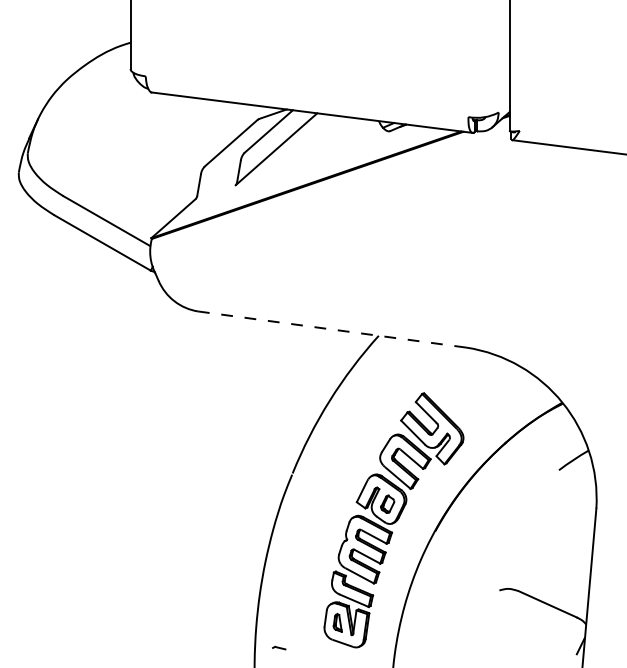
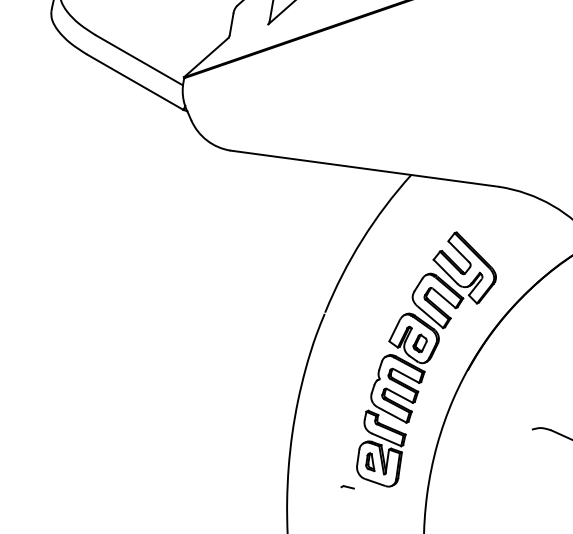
line: (331, 329) -> (364, 168), dashed -> solid
part: (279, 647) -> (348, 486), moved

